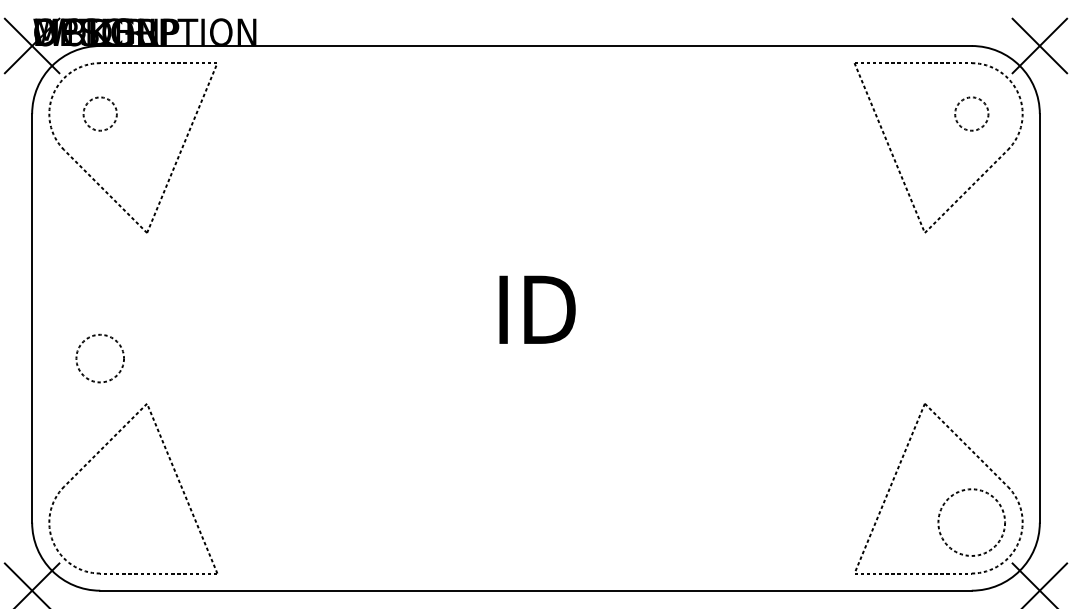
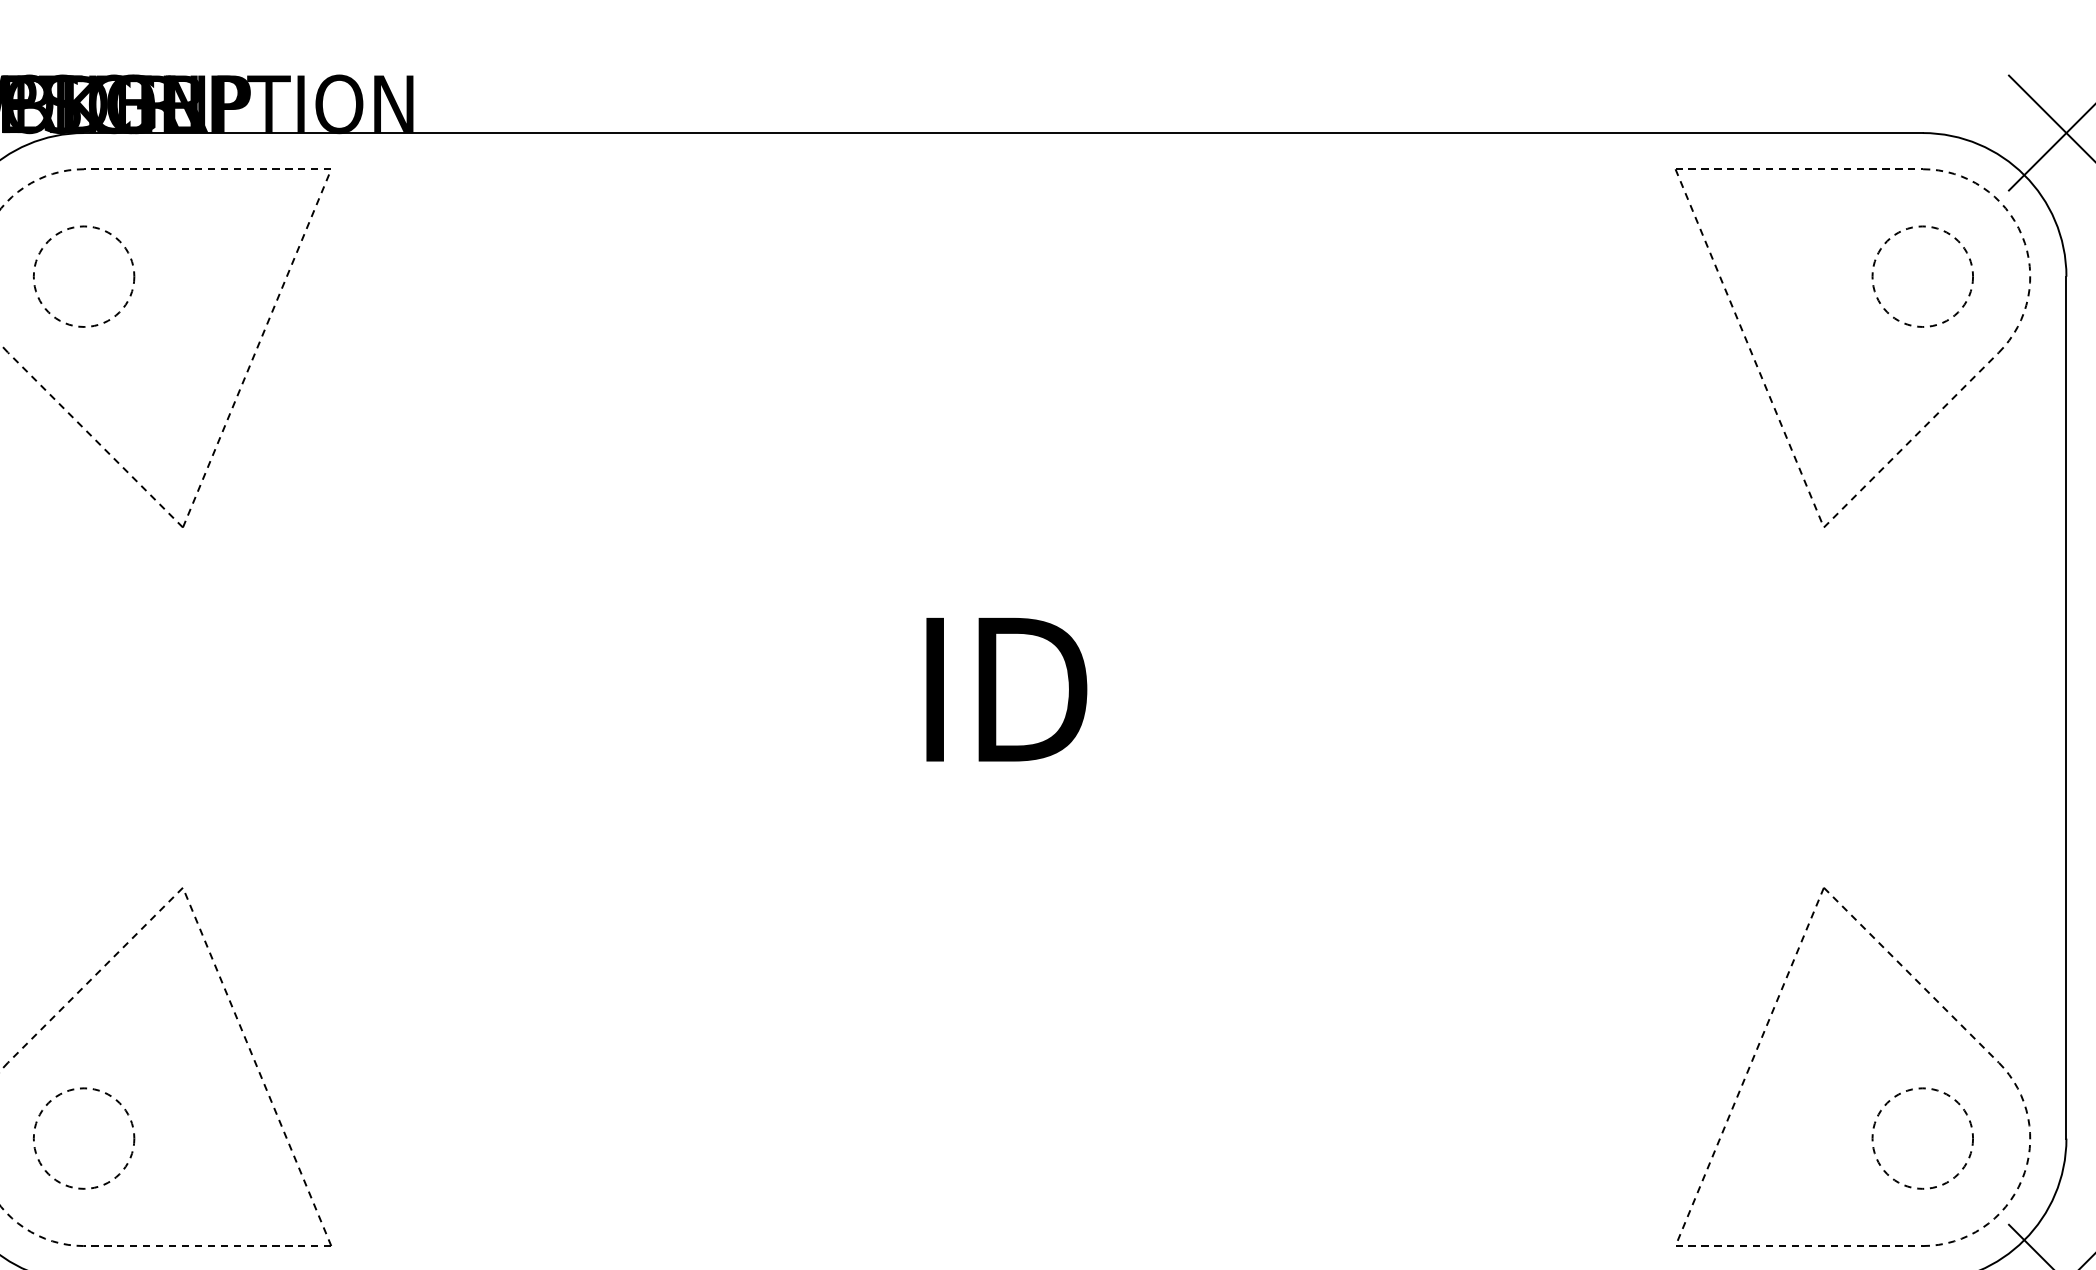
circle: (100, 113) -> (84, 275), size x1.43
circle: (971, 113) -> (1922, 275), size x1.43
circle: (99, 358) -> (82, 1138), moved
circle: (971, 522) -> (1922, 1138), size x0.71

